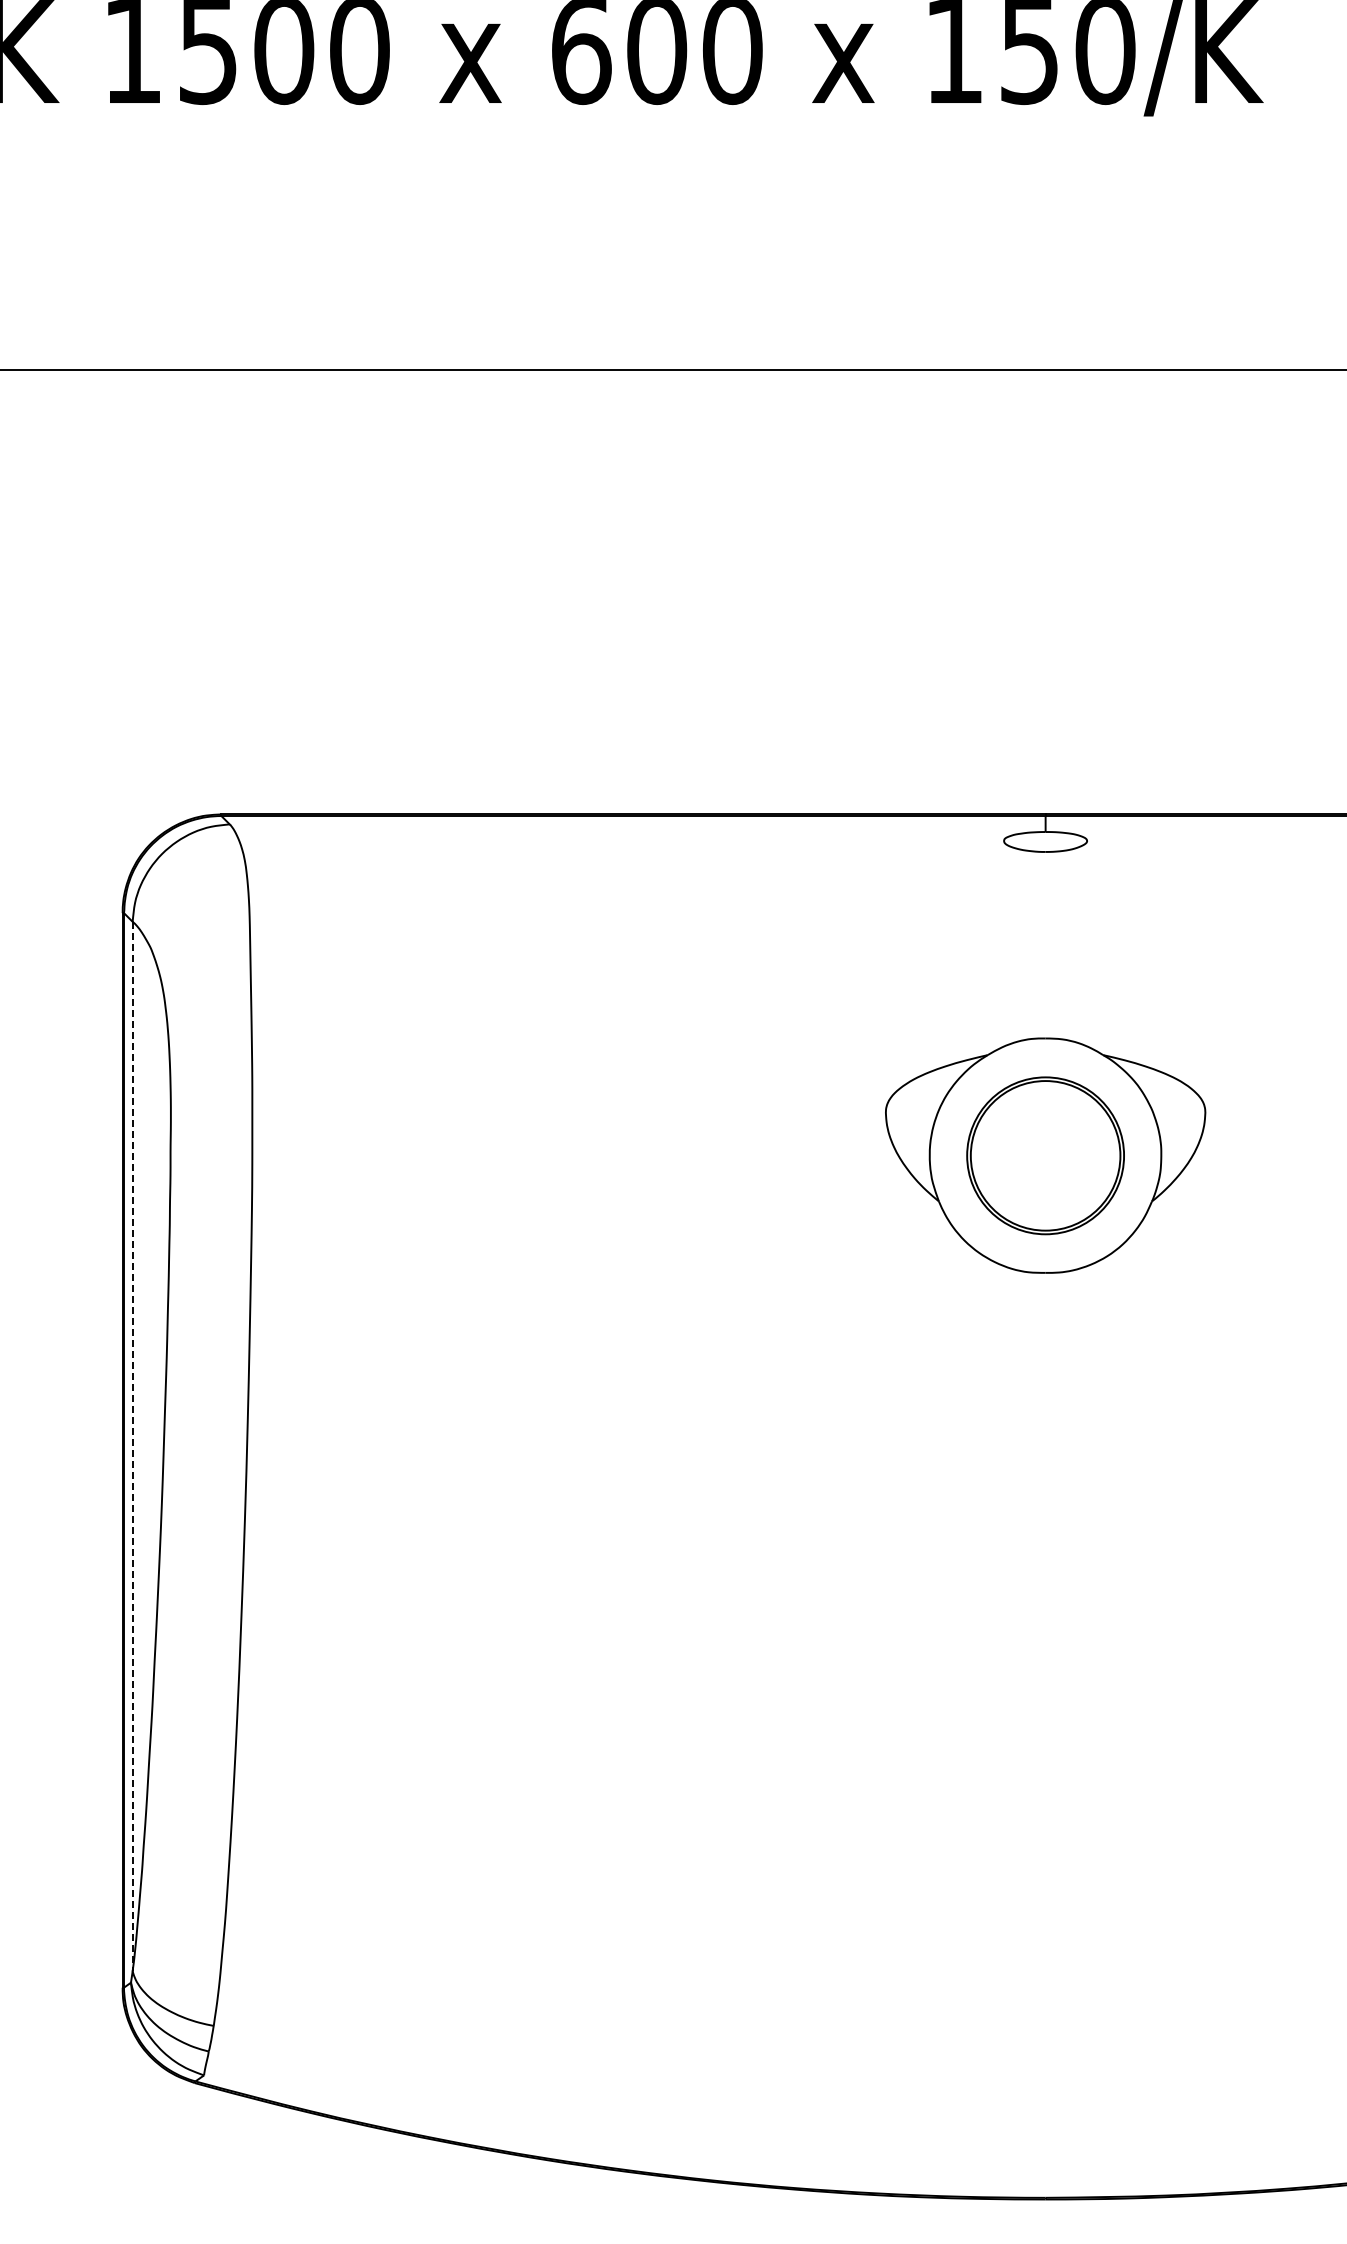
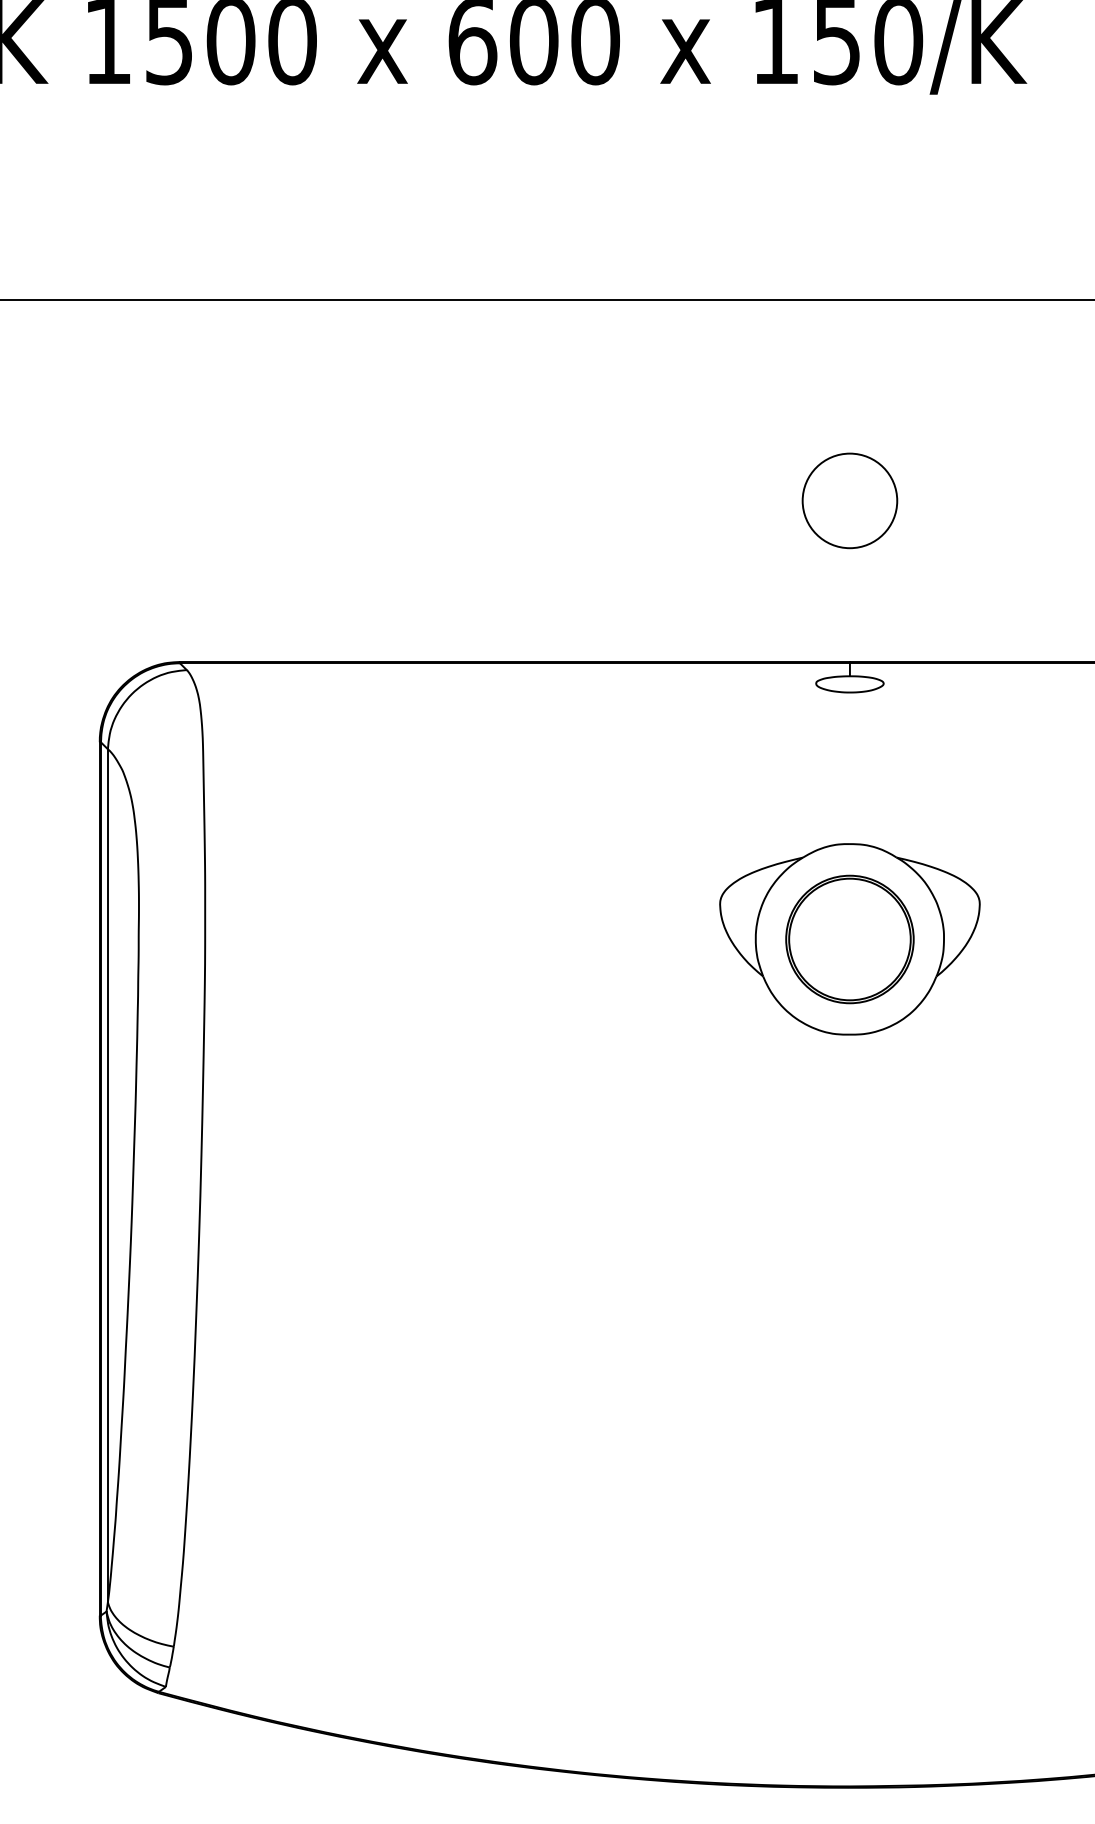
circle: (1045, 616) -> (849, 501), added
line: (132, 1446) -> (107, 1175), dashed -> solid

